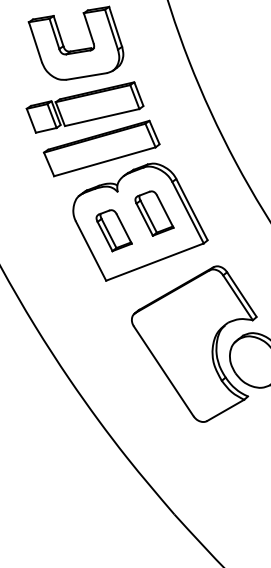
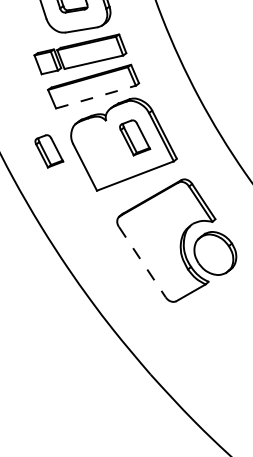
line: (104, 162) -> (95, 97), solid -> dashed
part: (114, 230) -> (49, 151), moved
line: (163, 371) -> (142, 262), solid -> dashed

